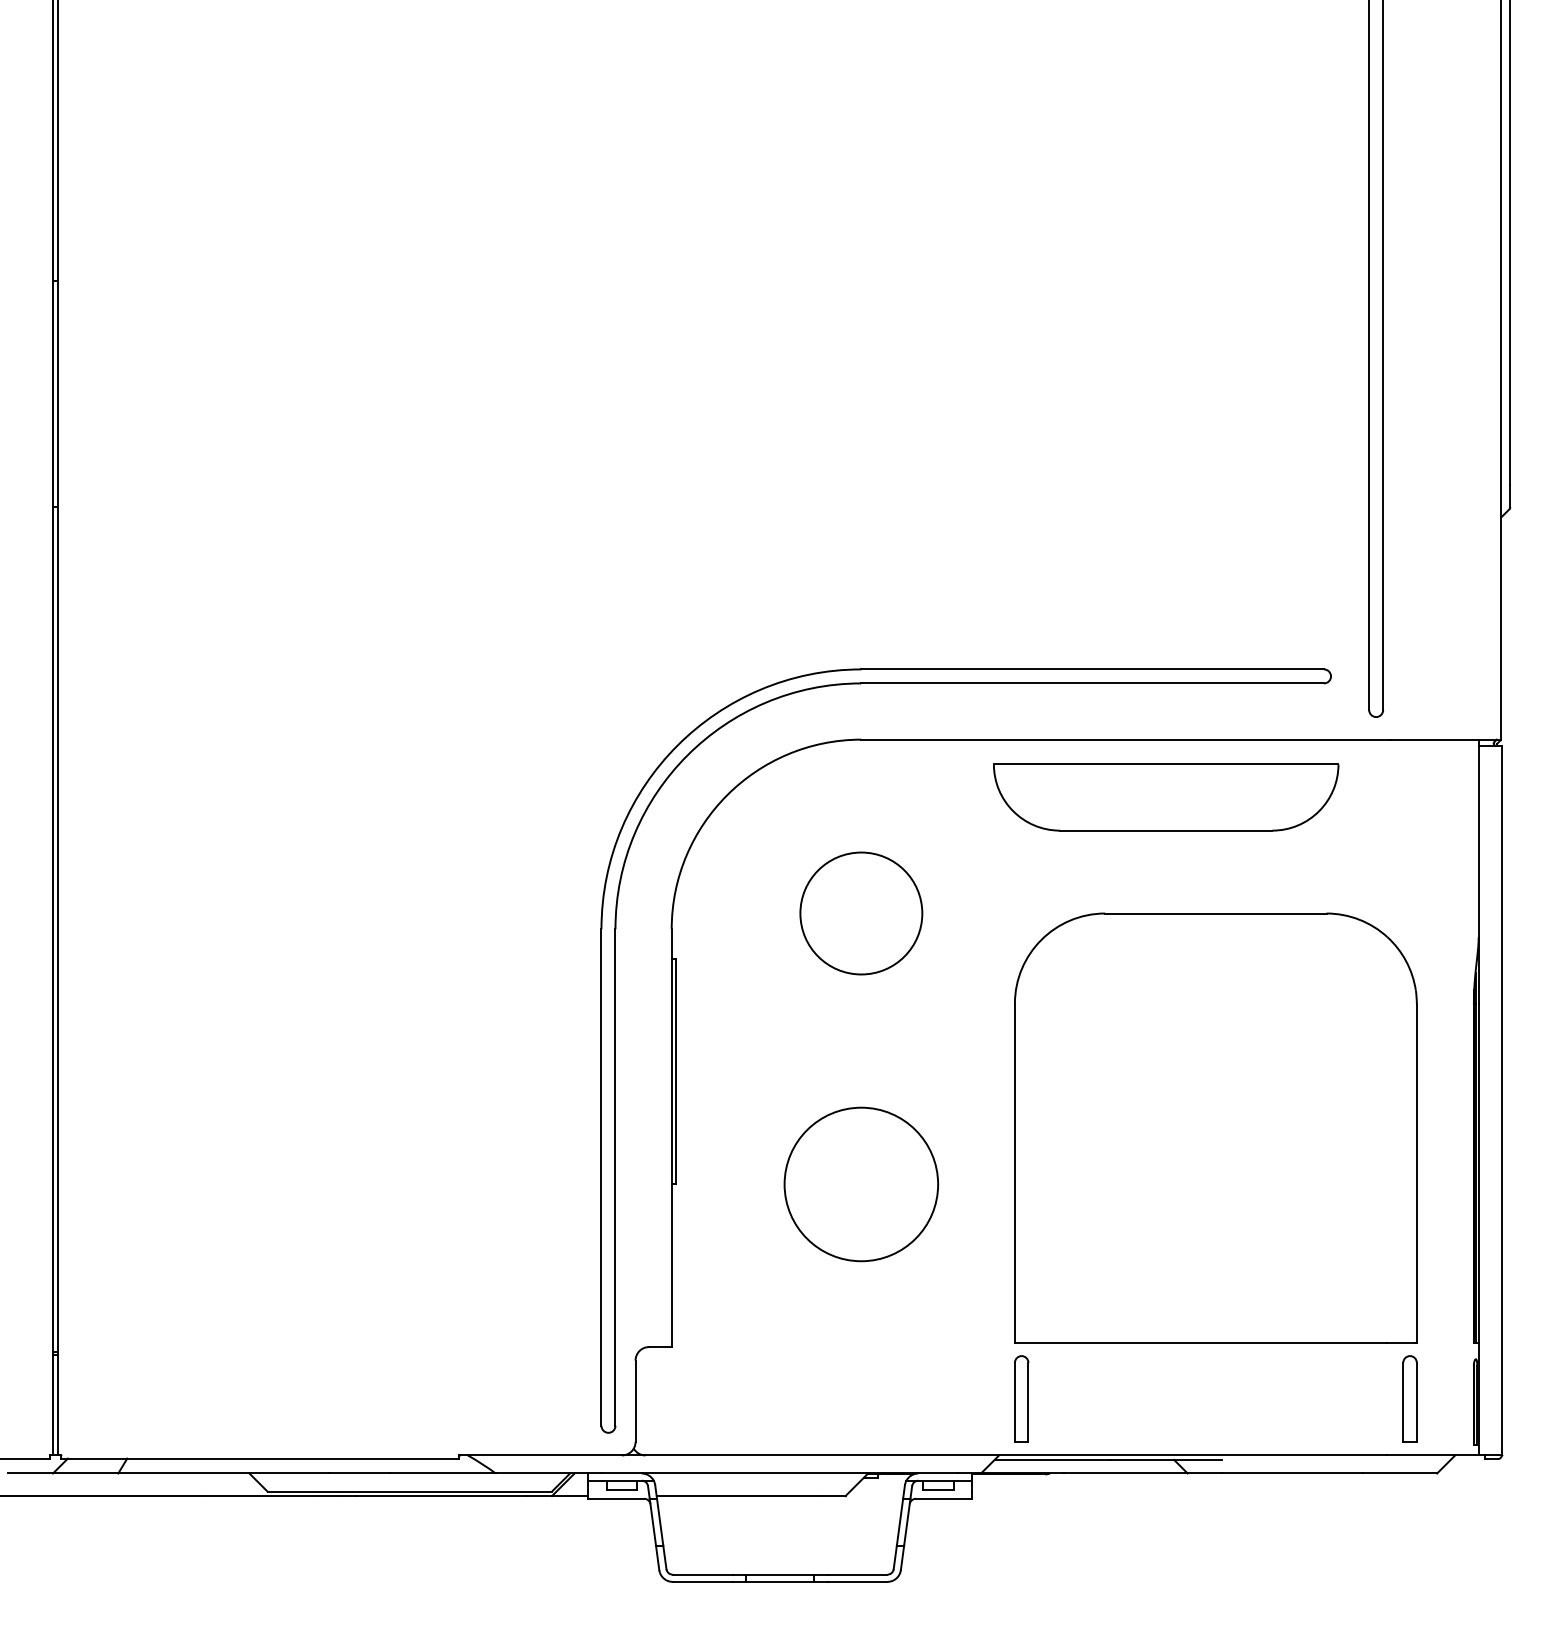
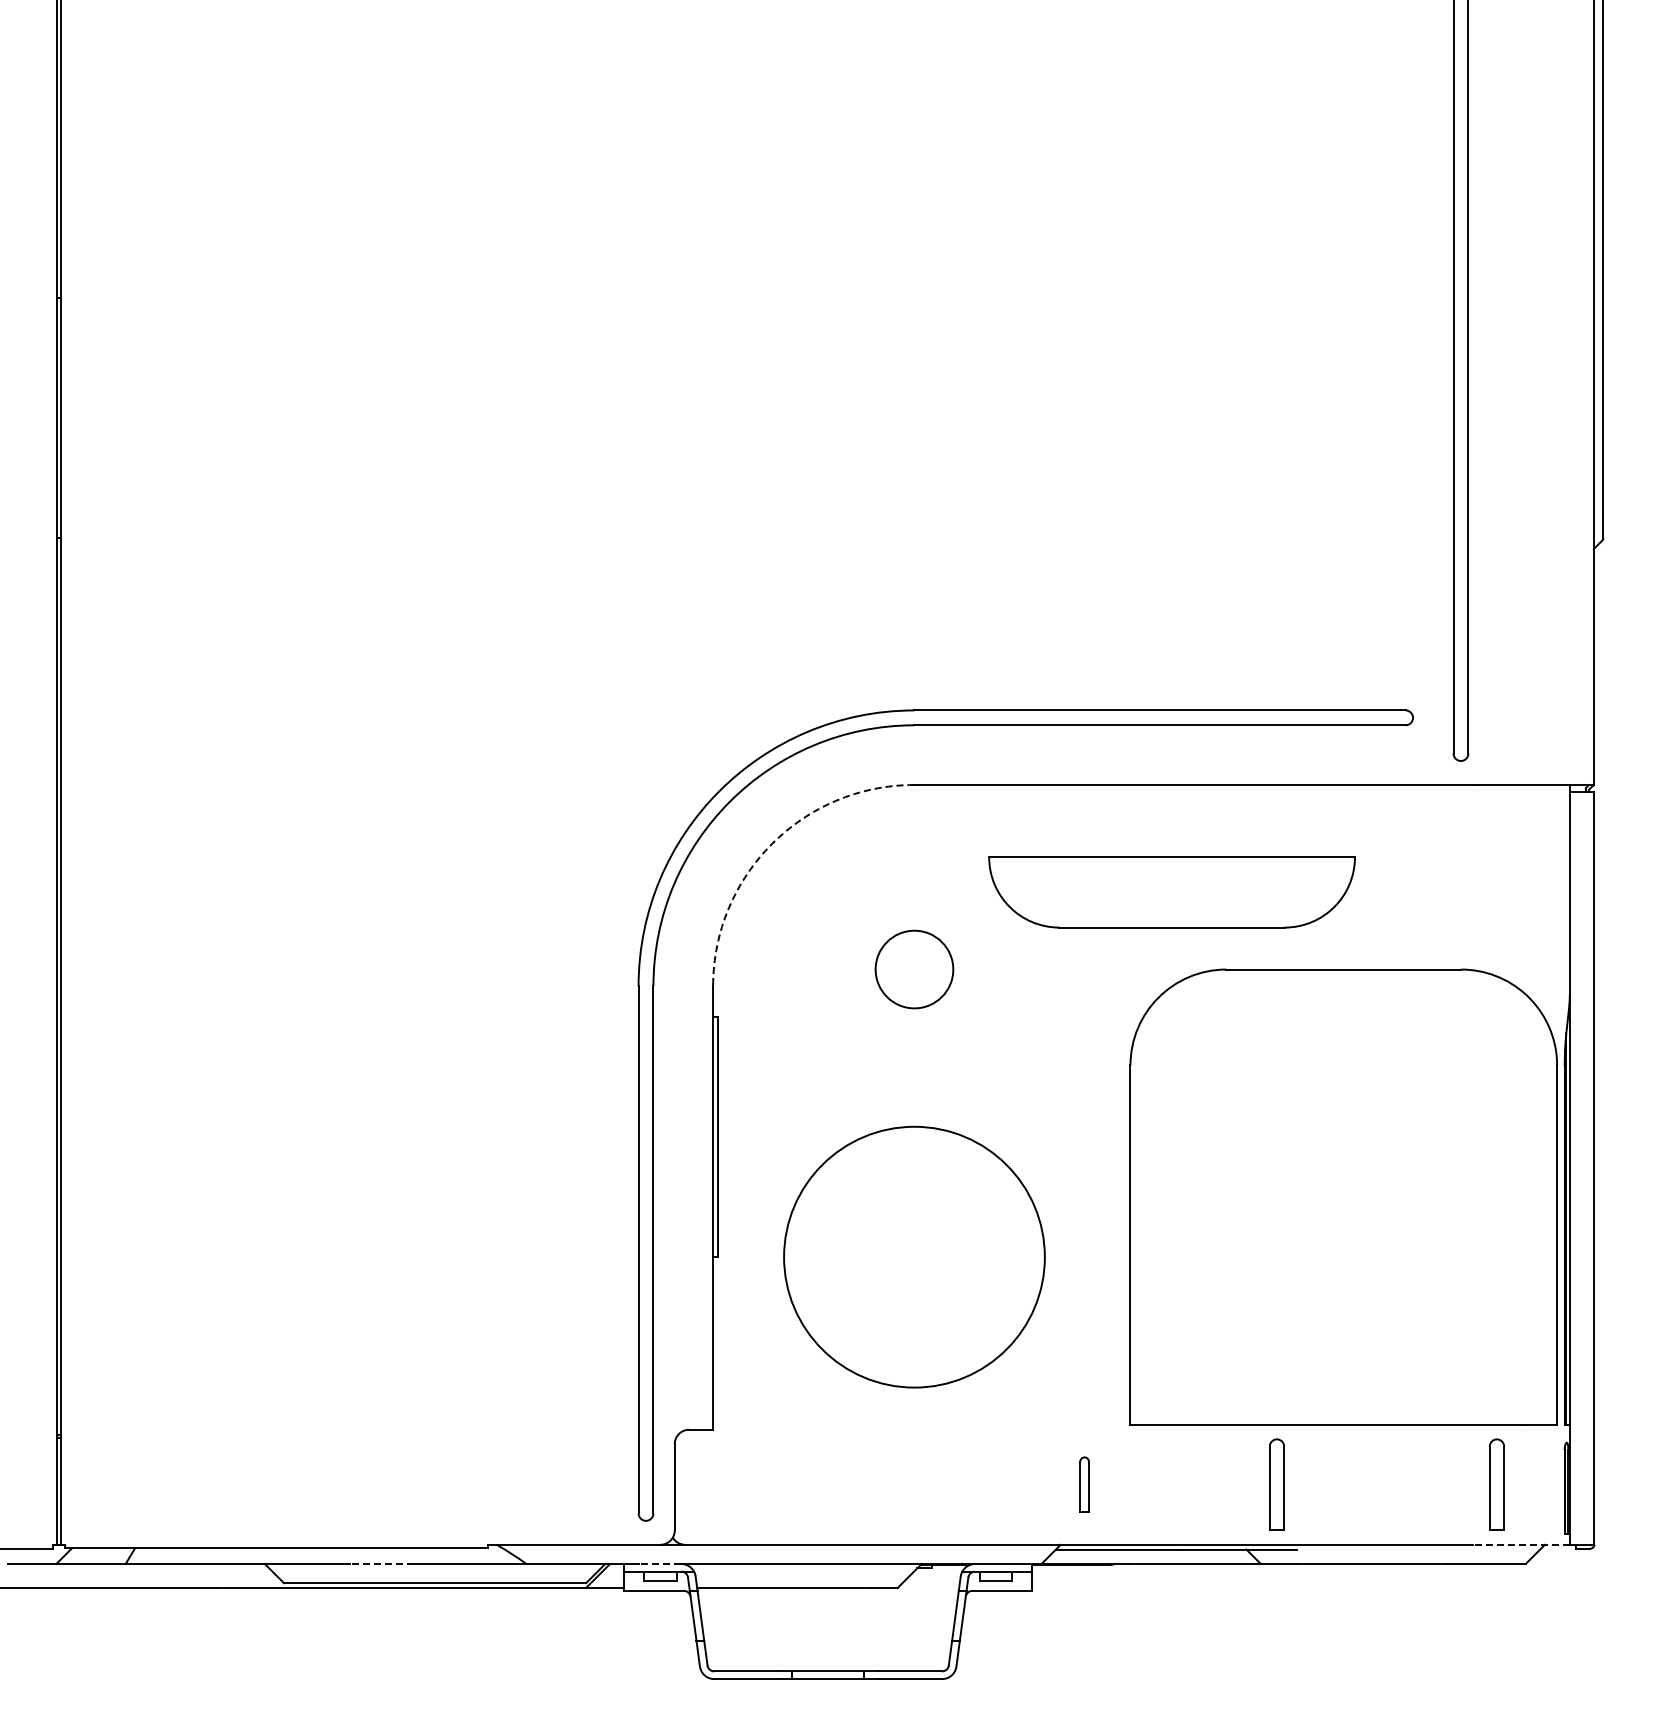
arc: (727, 794) -> (772, 843), solid -> dashed
part: (1165, 797) -> (1171, 892), moved
circle: (861, 913) -> (914, 969), size x0.6
part: (1215, 1127) -> (1343, 1196), moved
circle: (860, 1183) -> (913, 1256), size x1.6
part: (1021, 1398) -> (1084, 1484), size x0.6
part: (1202, 1398) -> (1276, 1484), added
line: (1432, 1455) -> (1520, 1544), solid -> dashed
line: (359, 1473) -> (381, 1564), solid -> dashed
line: (621, 1473) -> (659, 1564), solid -> dashed

